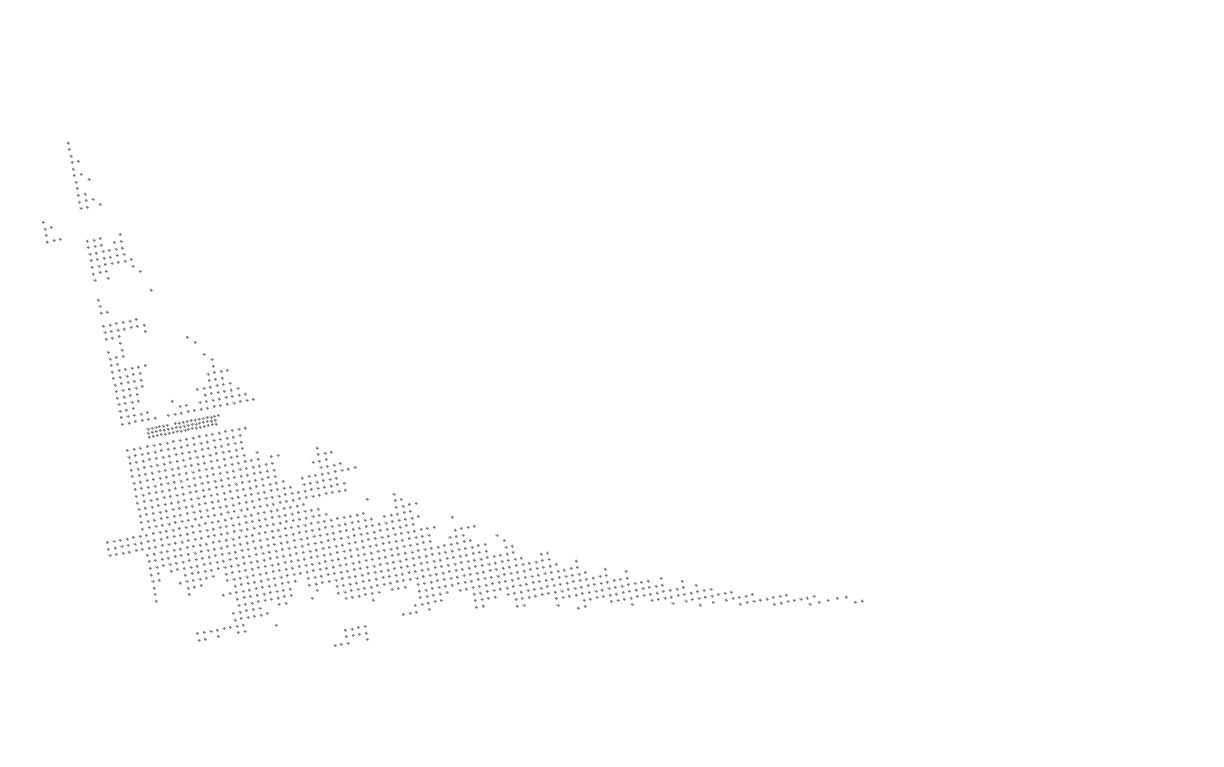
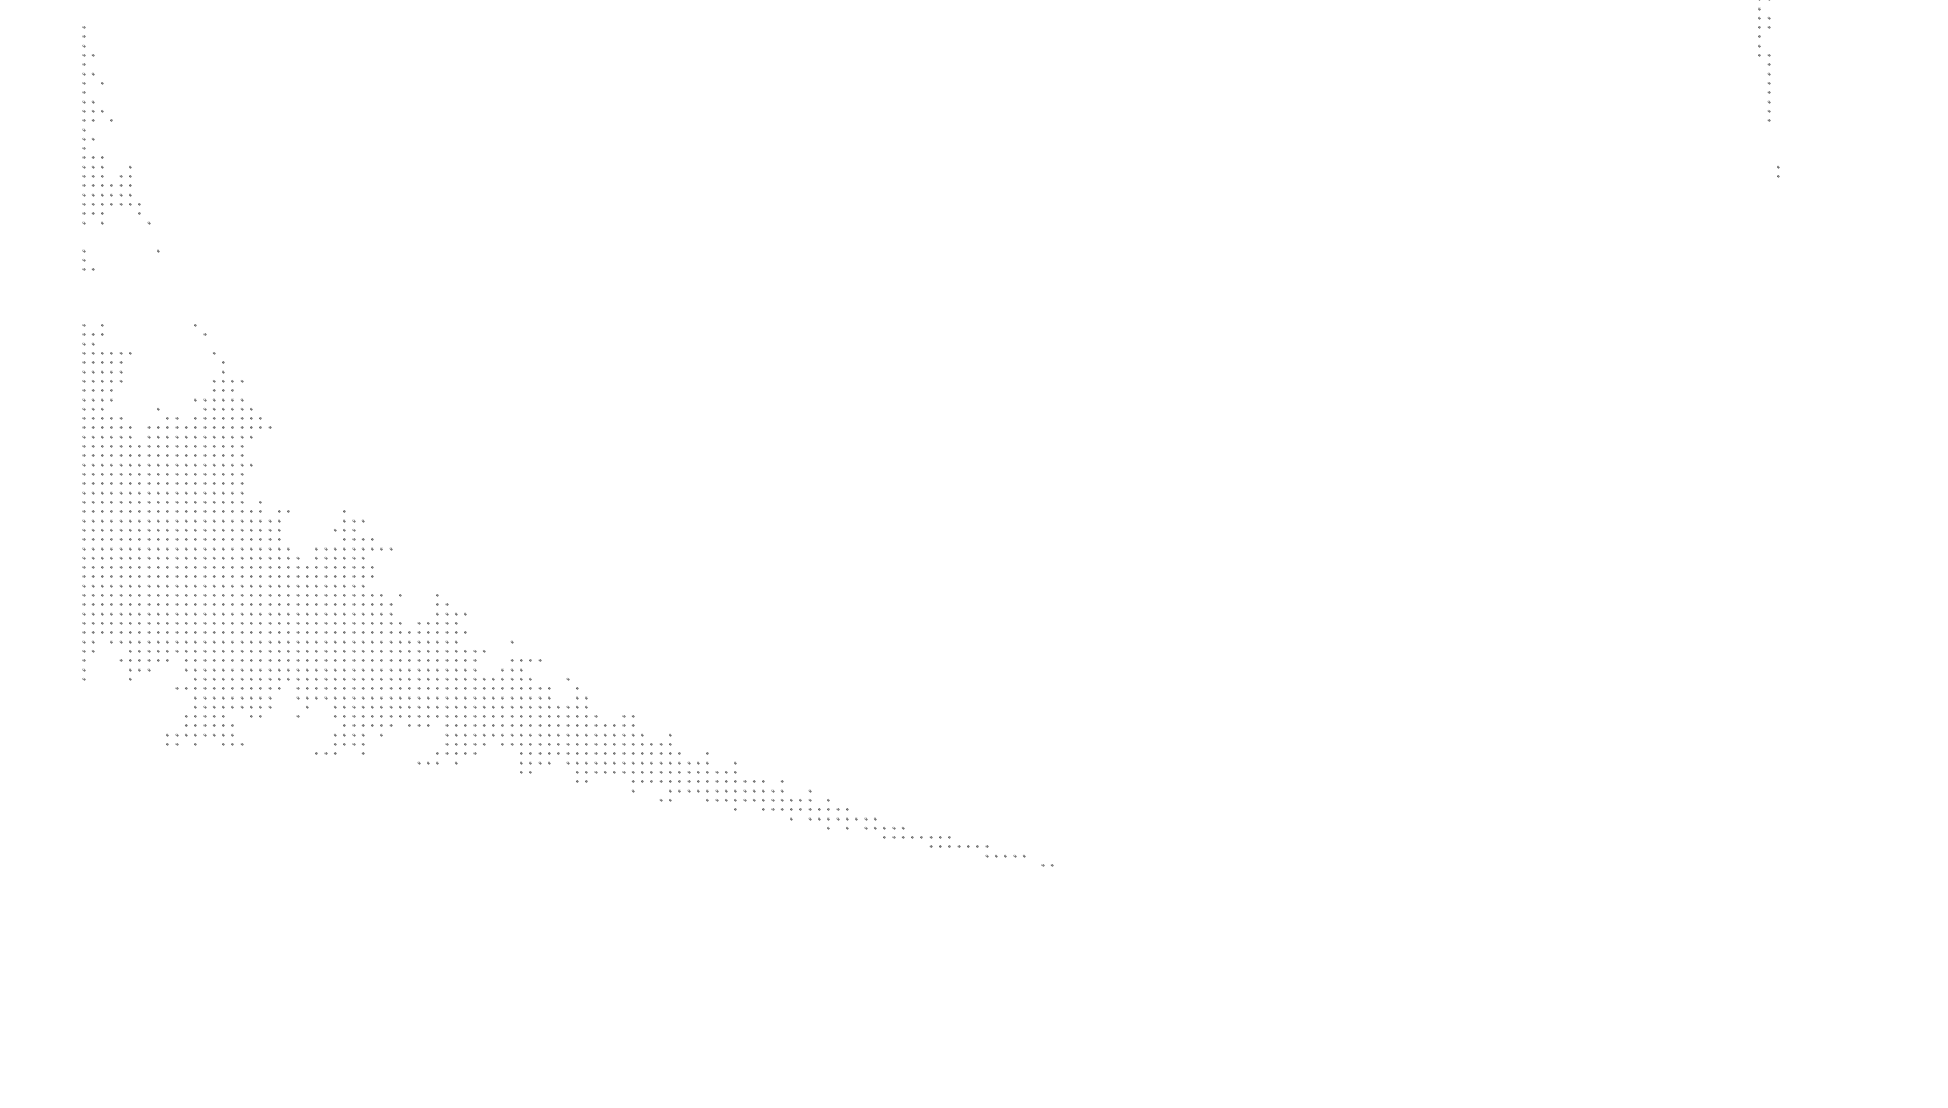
part: (51, 230) -> (92, 143), moved
part: (125, 332) -> (111, 302), removed
part: (183, 426) -> (167, 446), size x1.67
part: (216, 528) -> (237, 595), moved
part: (828, 600) -> (1005, 856), size x0.71
part: (220, 632) -> (199, 739), moved
part: (349, 636) -> (339, 744), moved

